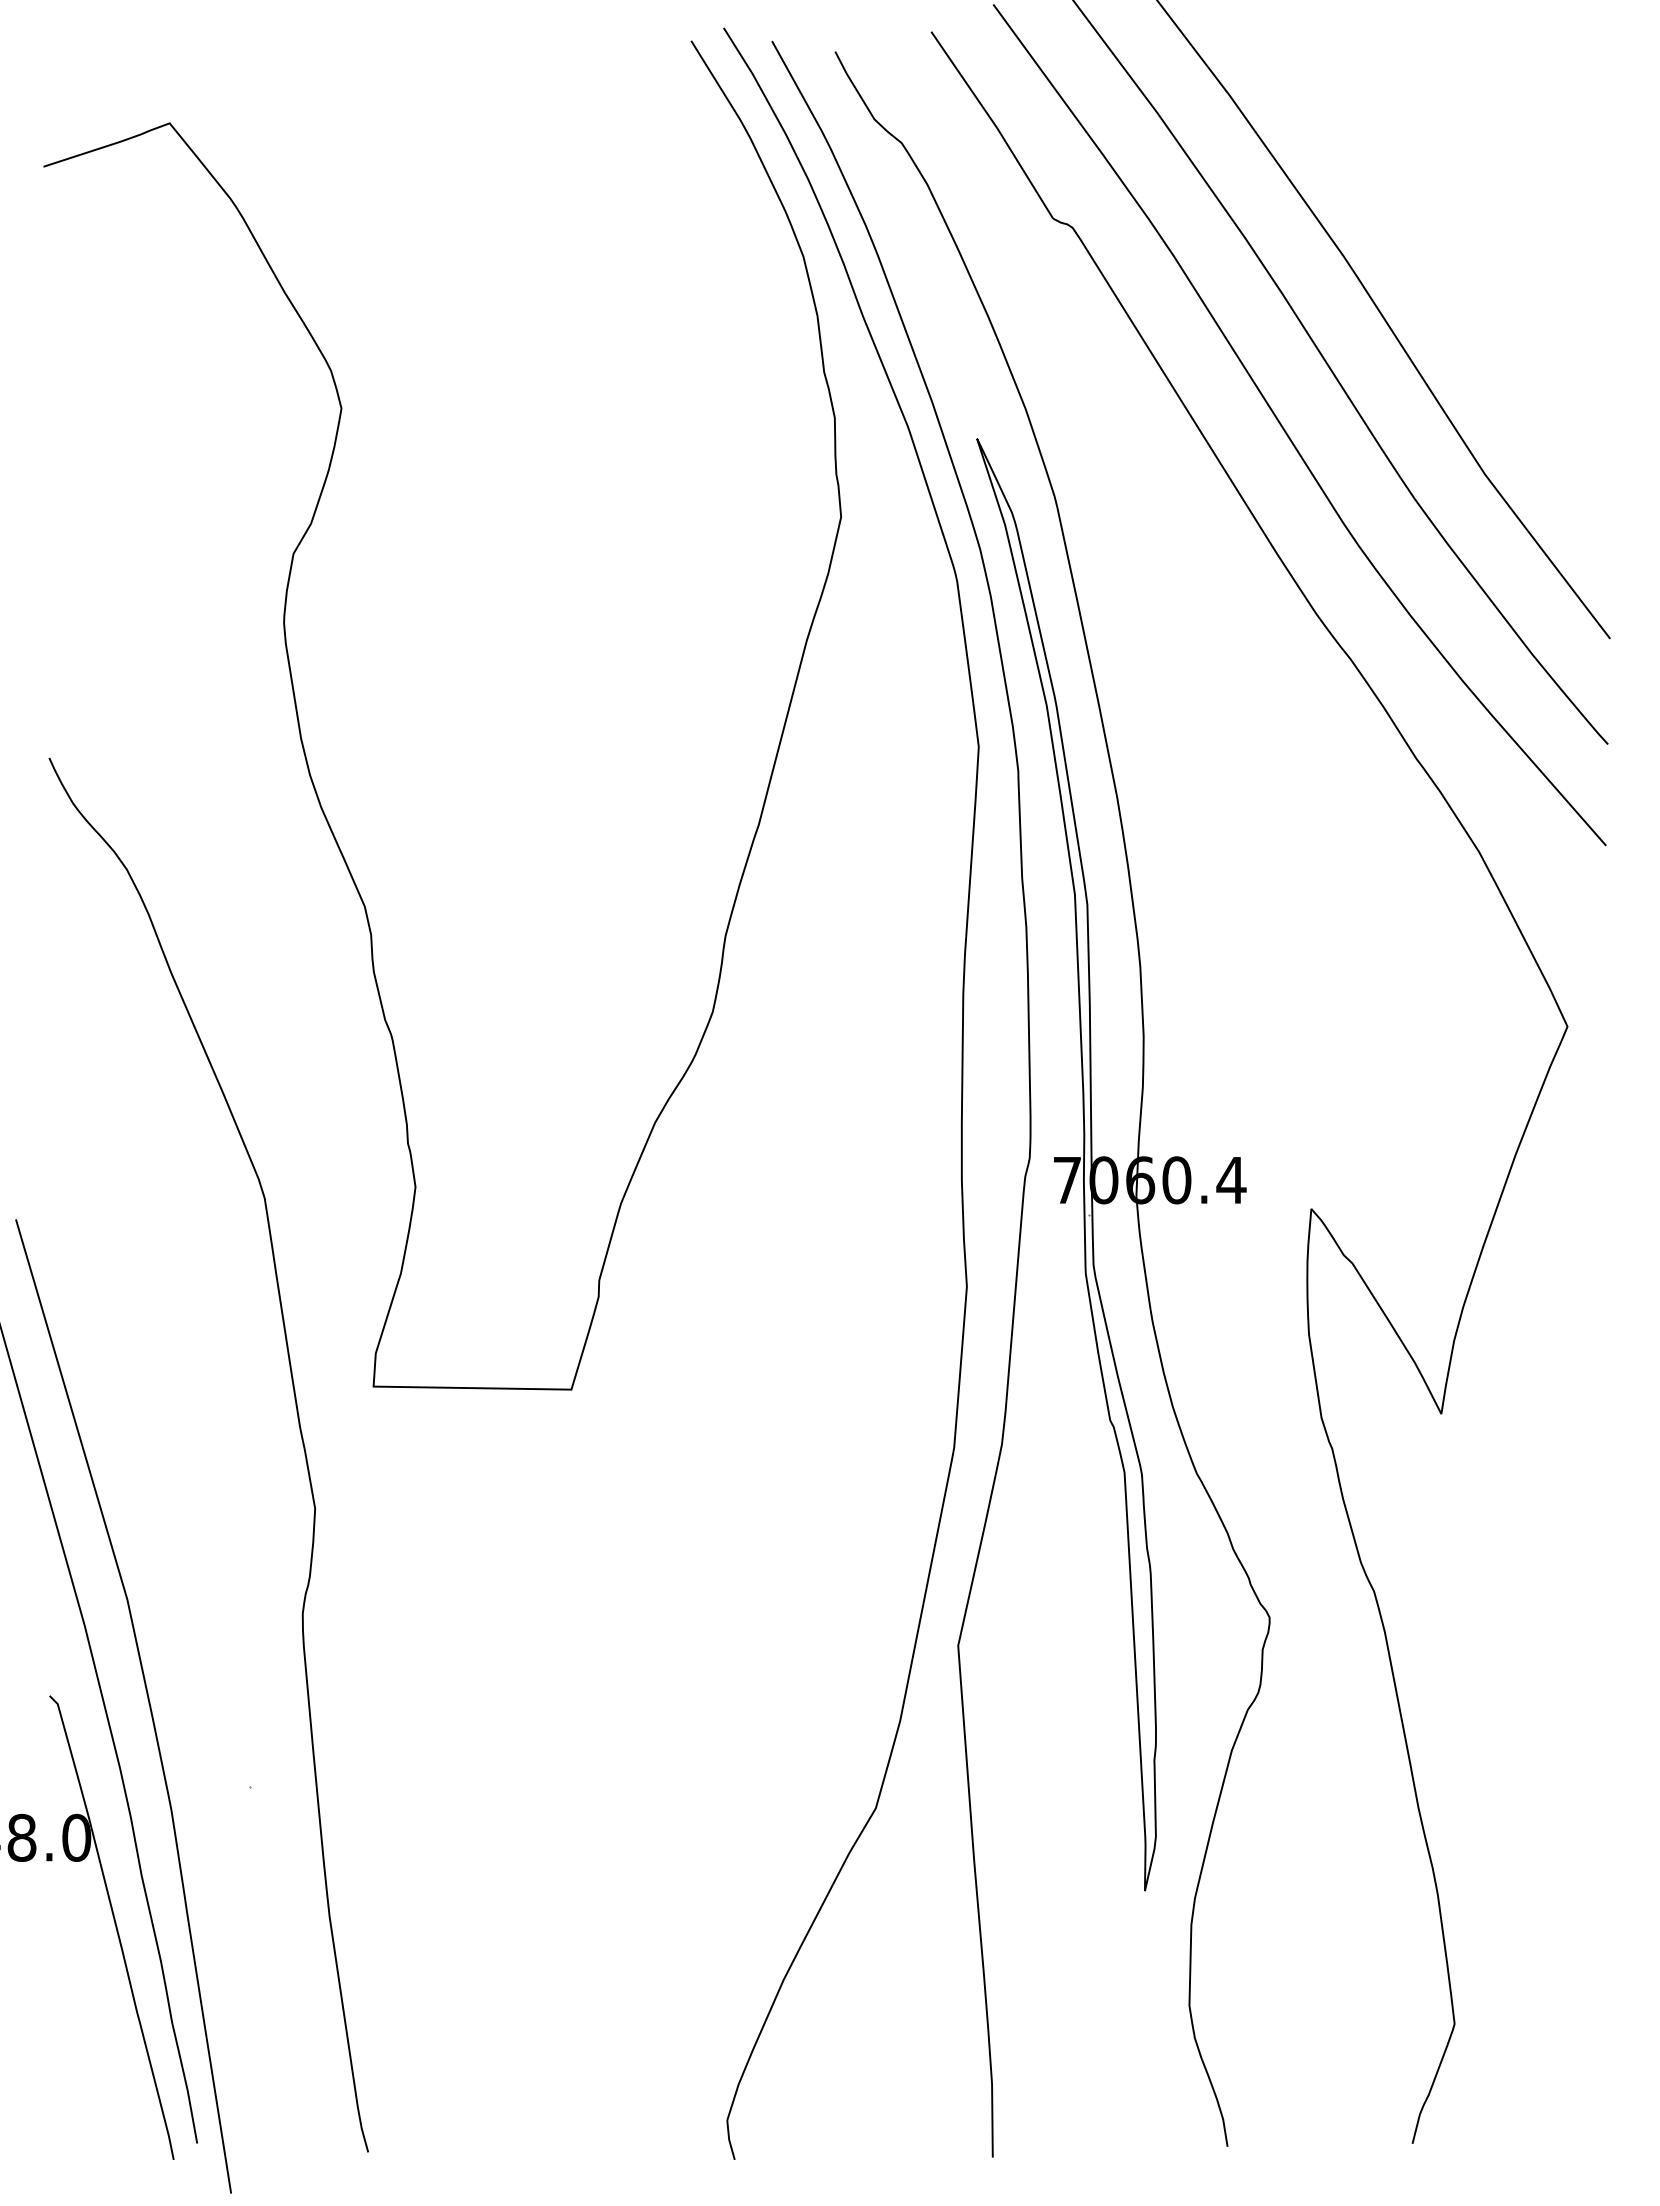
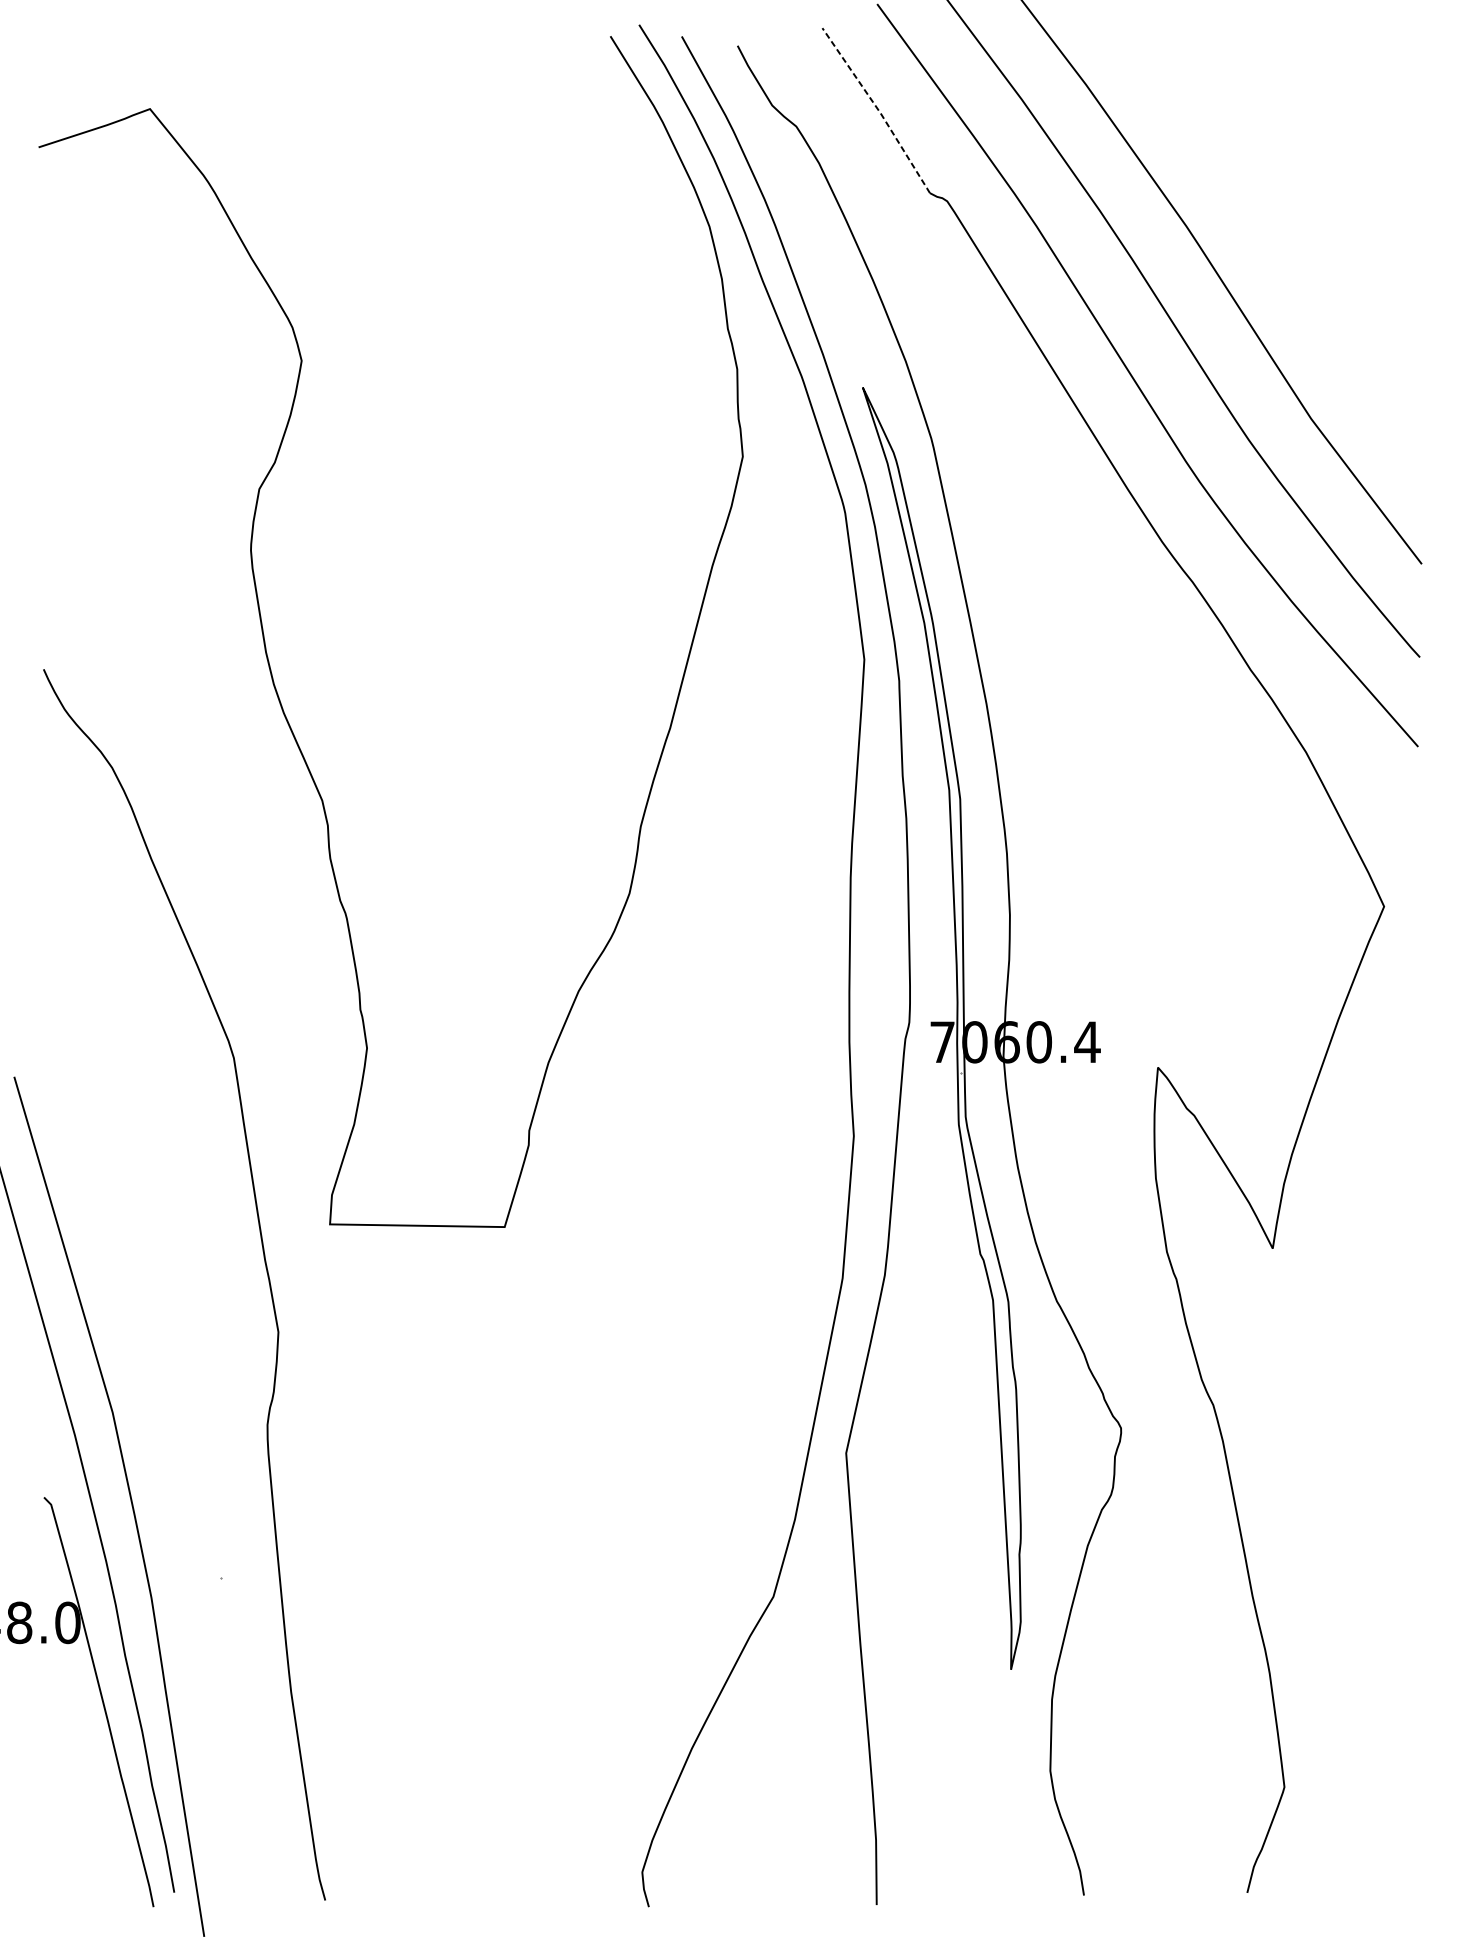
line: (995, 124) -> (879, 110), solid -> dashed

